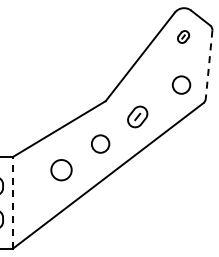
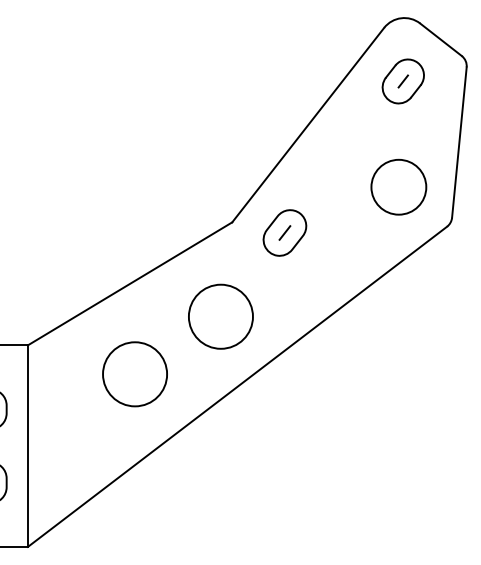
part: (183, 36) -> (403, 80), size x1.67
line: (209, 65) -> (460, 144), dashed -> solid
circle: (181, 84) -> (398, 185), size x1.43
part: (137, 116) -> (284, 231), moved
circle: (100, 143) -> (220, 315), size x1.67
circle: (61, 169) -> (135, 372), size x1.43
line: (12, 202) -> (27, 445), dashed -> solid

